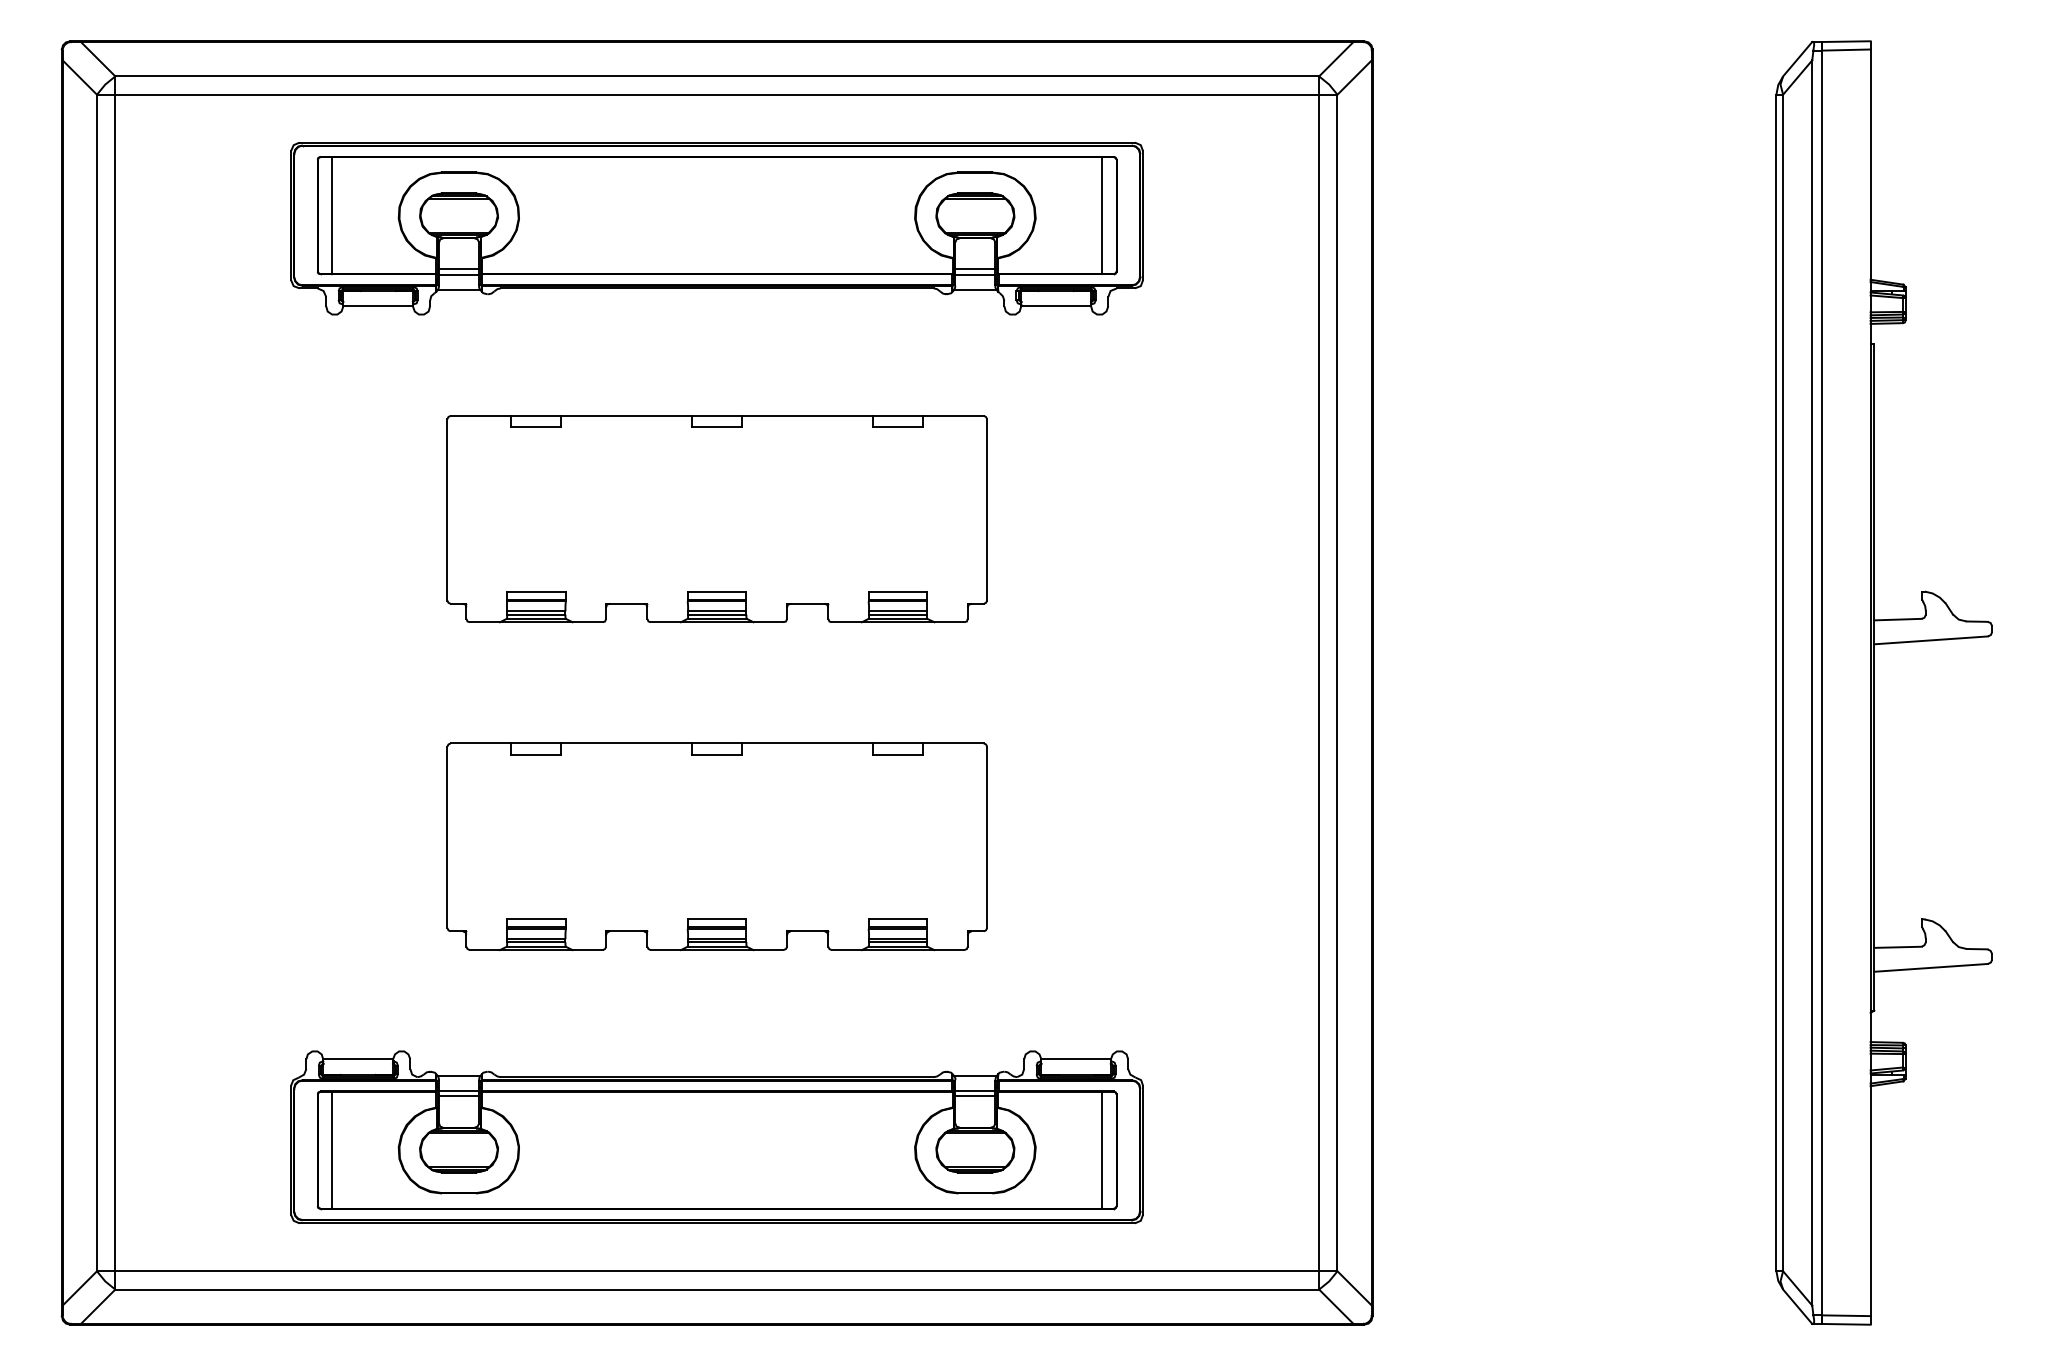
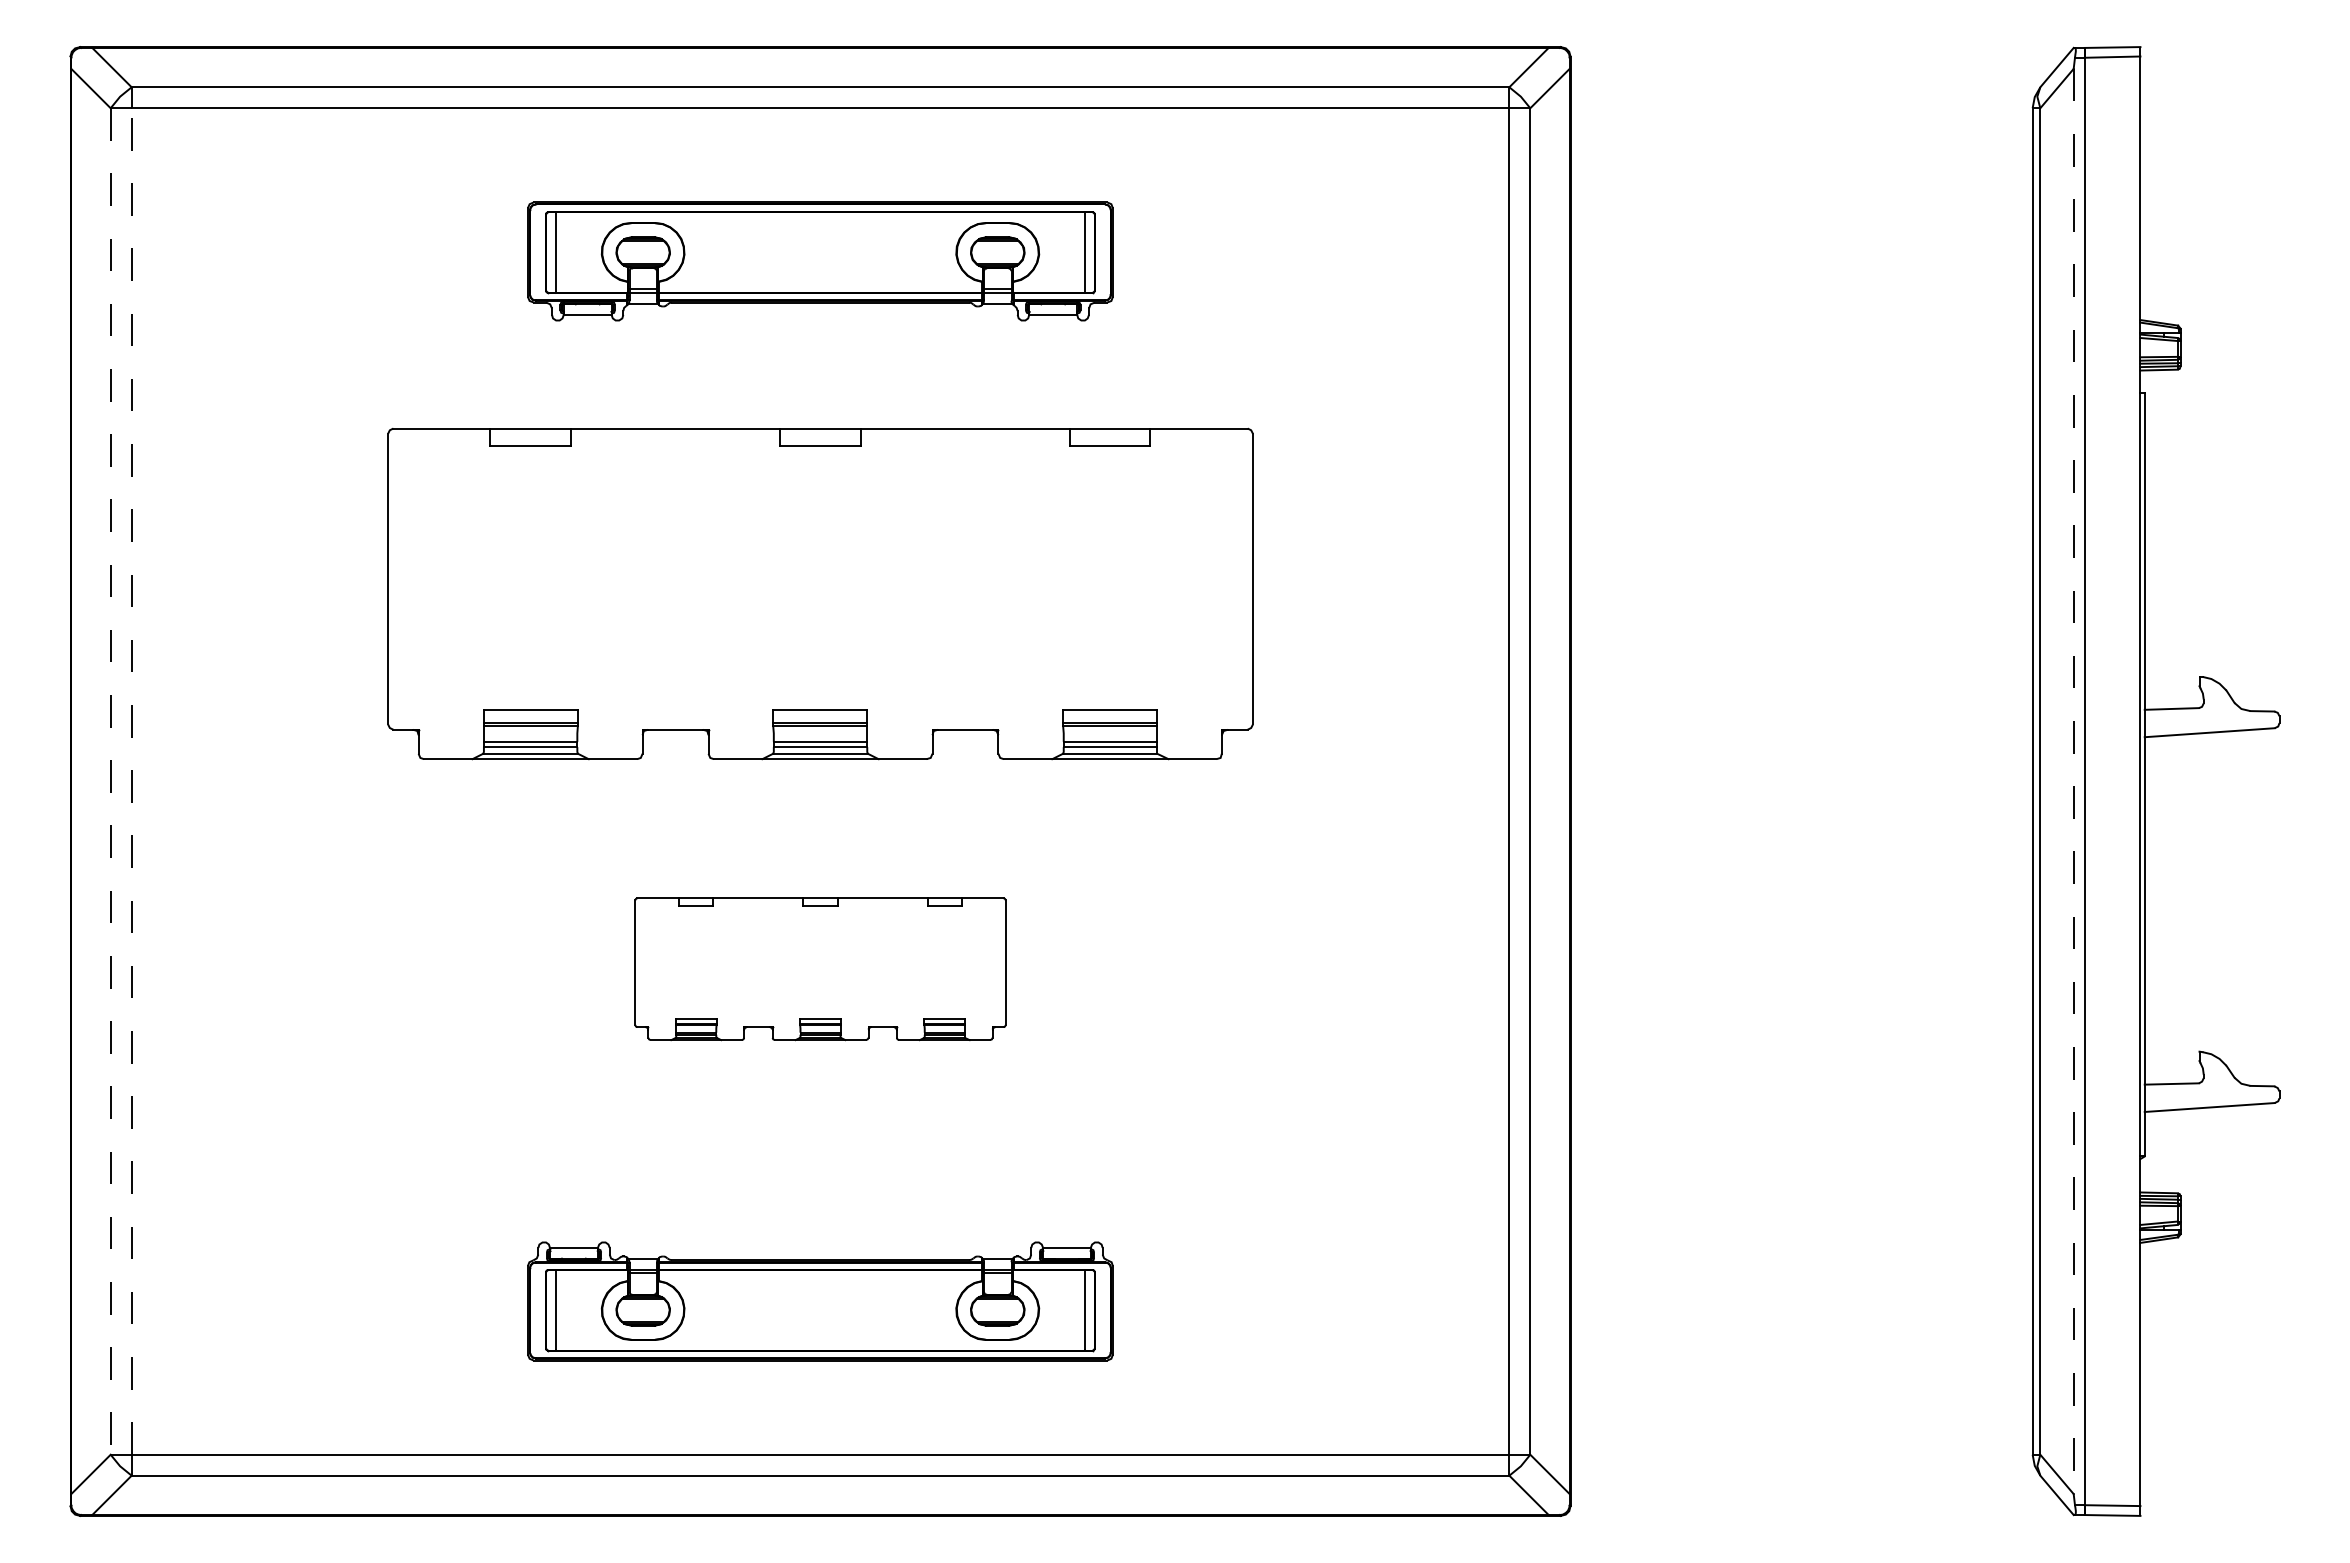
part: (717, 228) -> (820, 261), size x0.6
part: (717, 518) -> (820, 593), size x1.4
line: (96, 683) -> (110, 782), solid -> dashed
line: (115, 683) -> (131, 781), solid -> dashed
line: (1812, 683) -> (2073, 781), solid -> dashed
part: (717, 847) -> (820, 969), size x0.6
part: (717, 1137) -> (820, 1301), size x0.6

